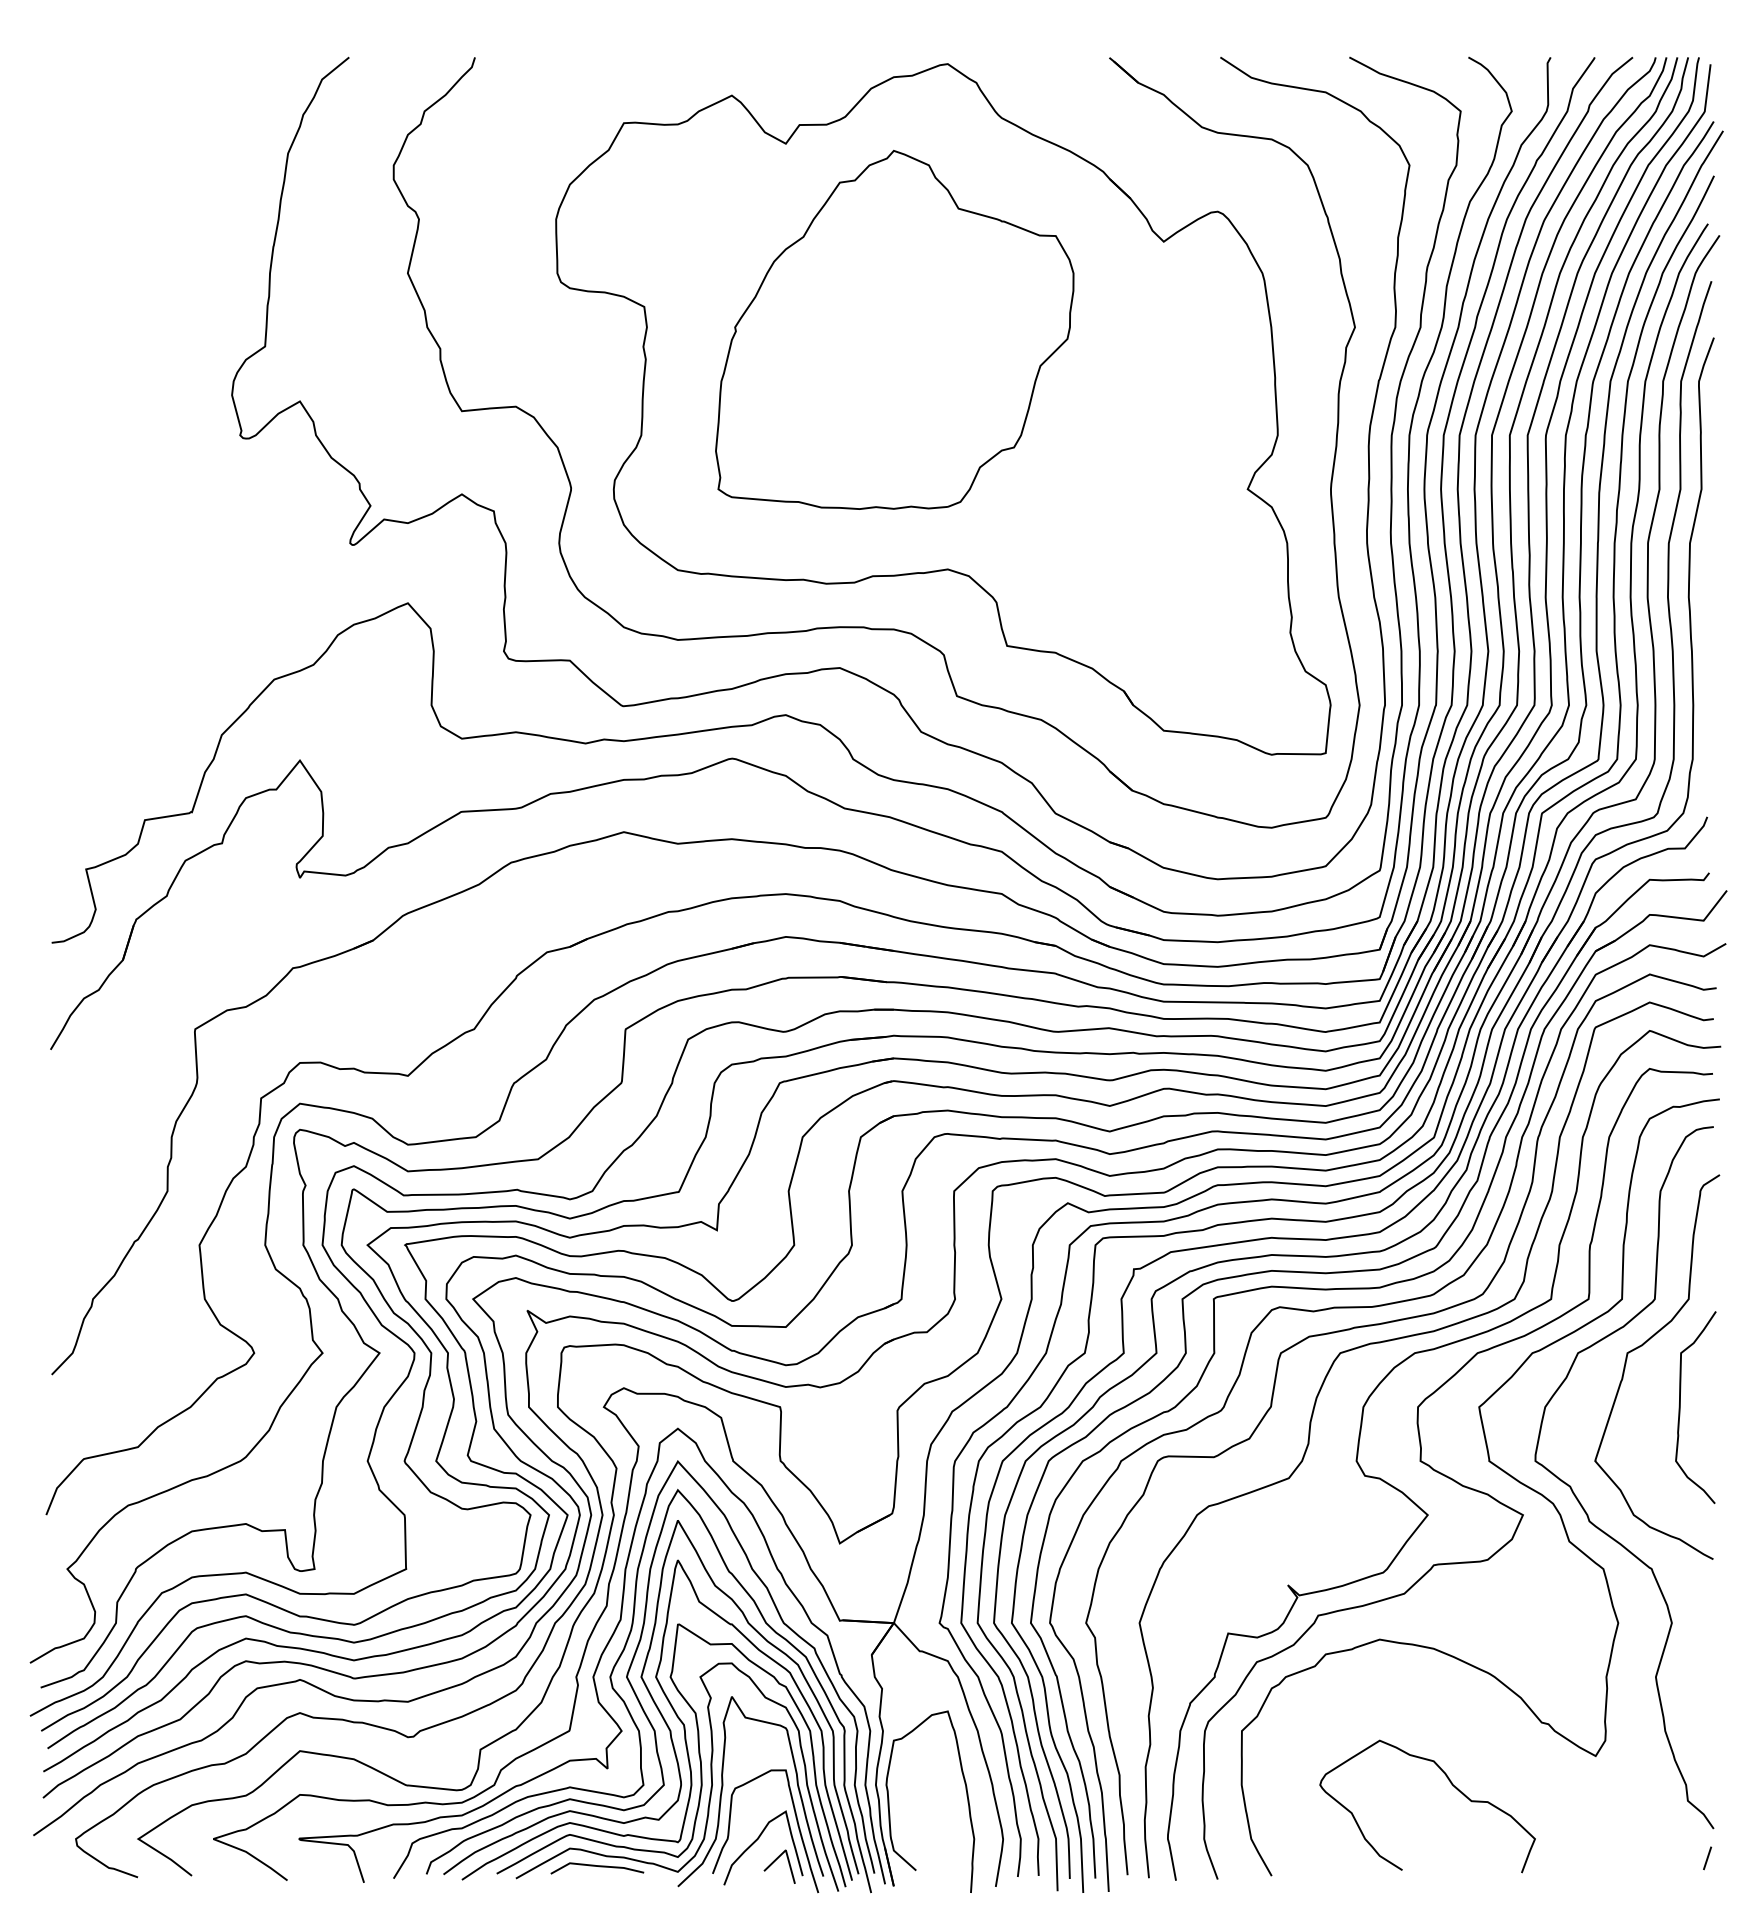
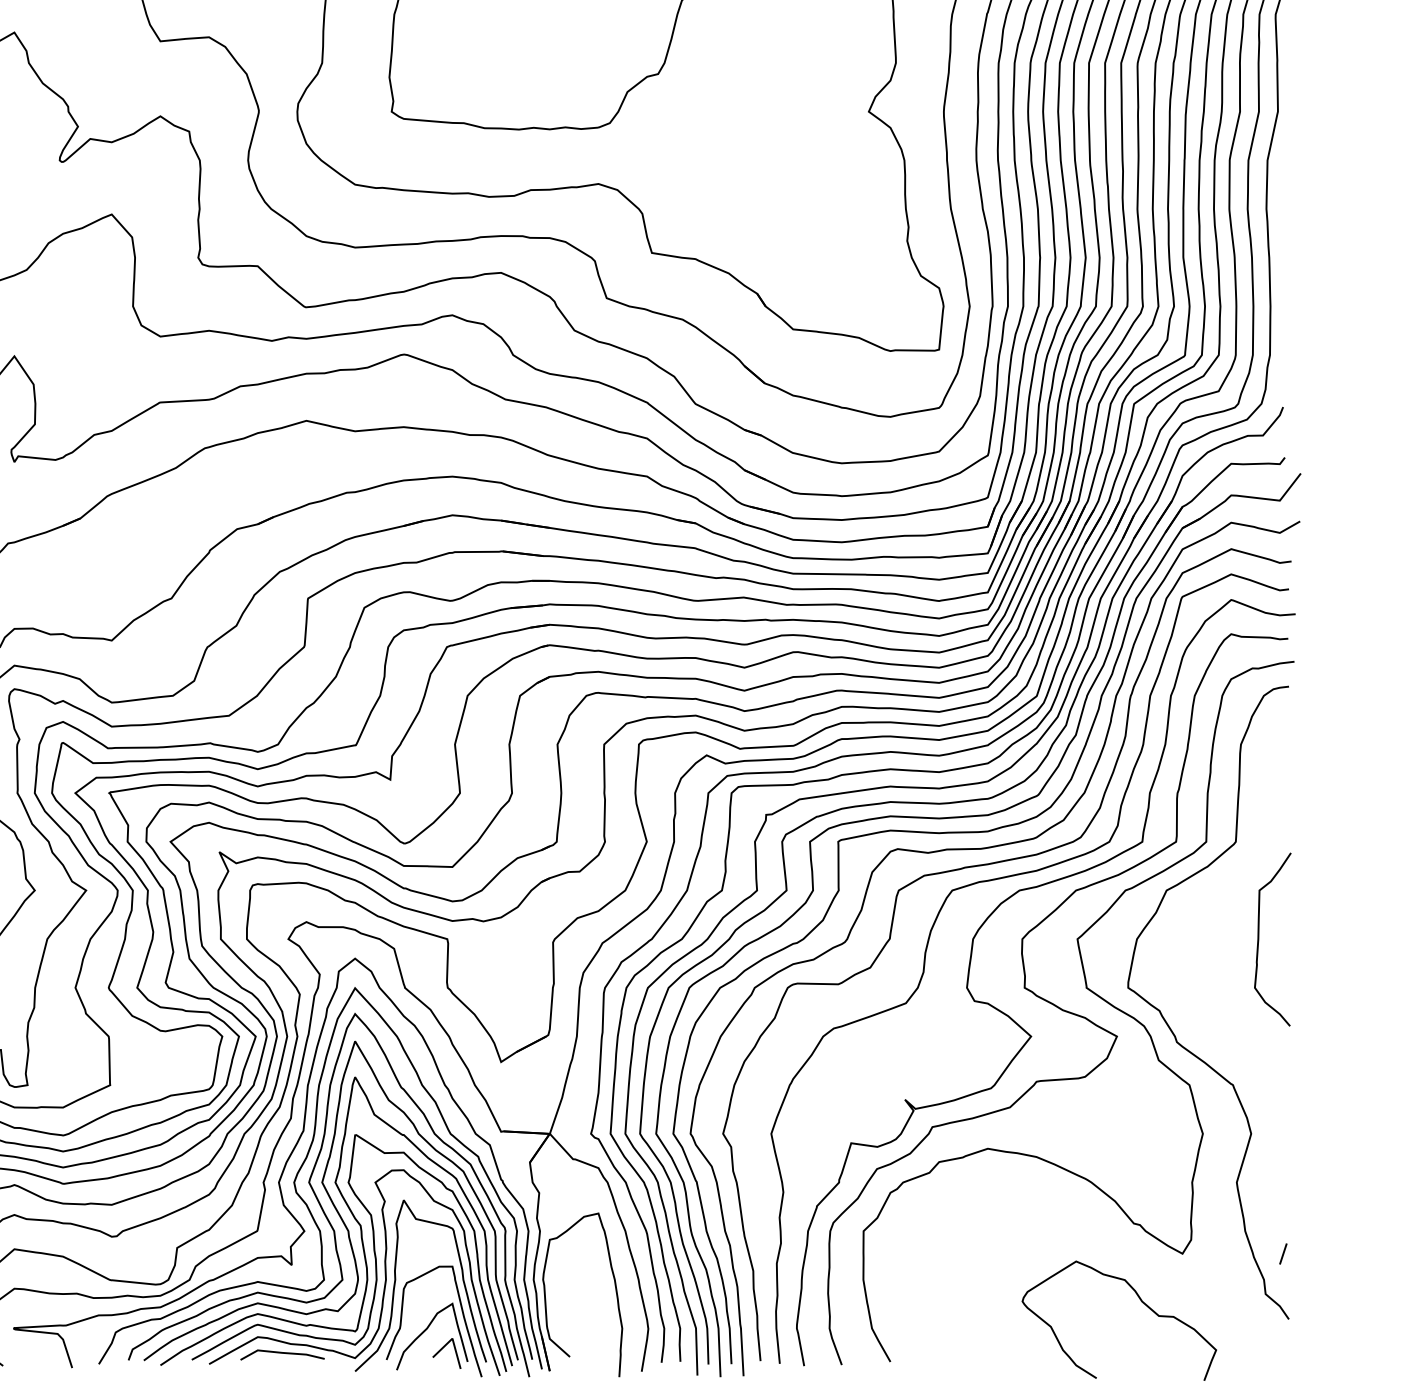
curve: (1642, 1346) -> (1224, 884), removed
curve: (1450, 1783) -> (1139, 1300), moved
line: (1707, 1858) -> (1283, 1254), moved

